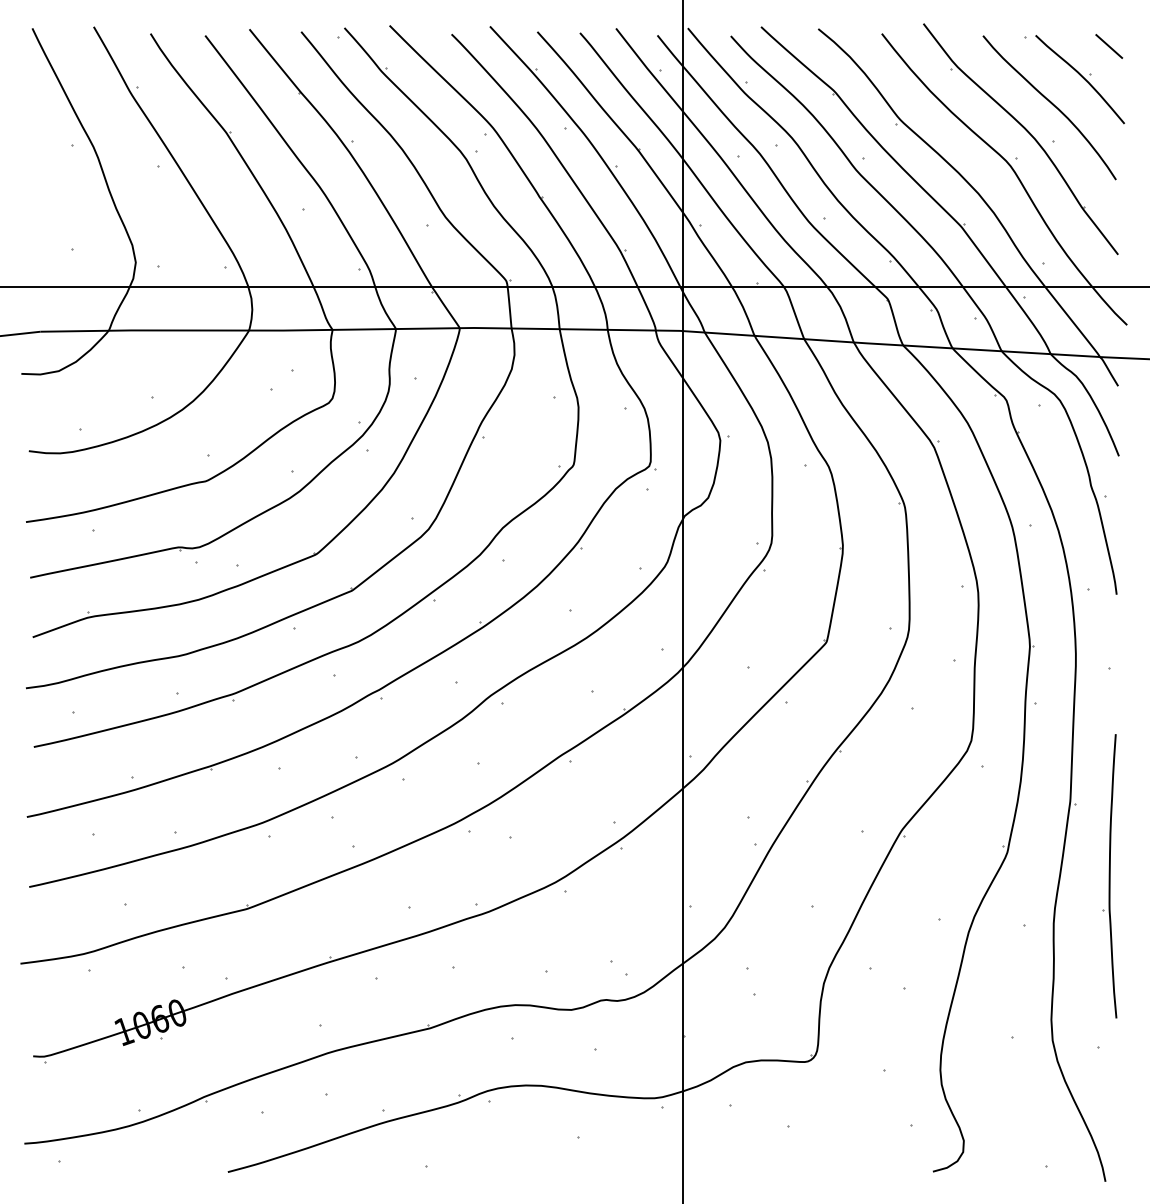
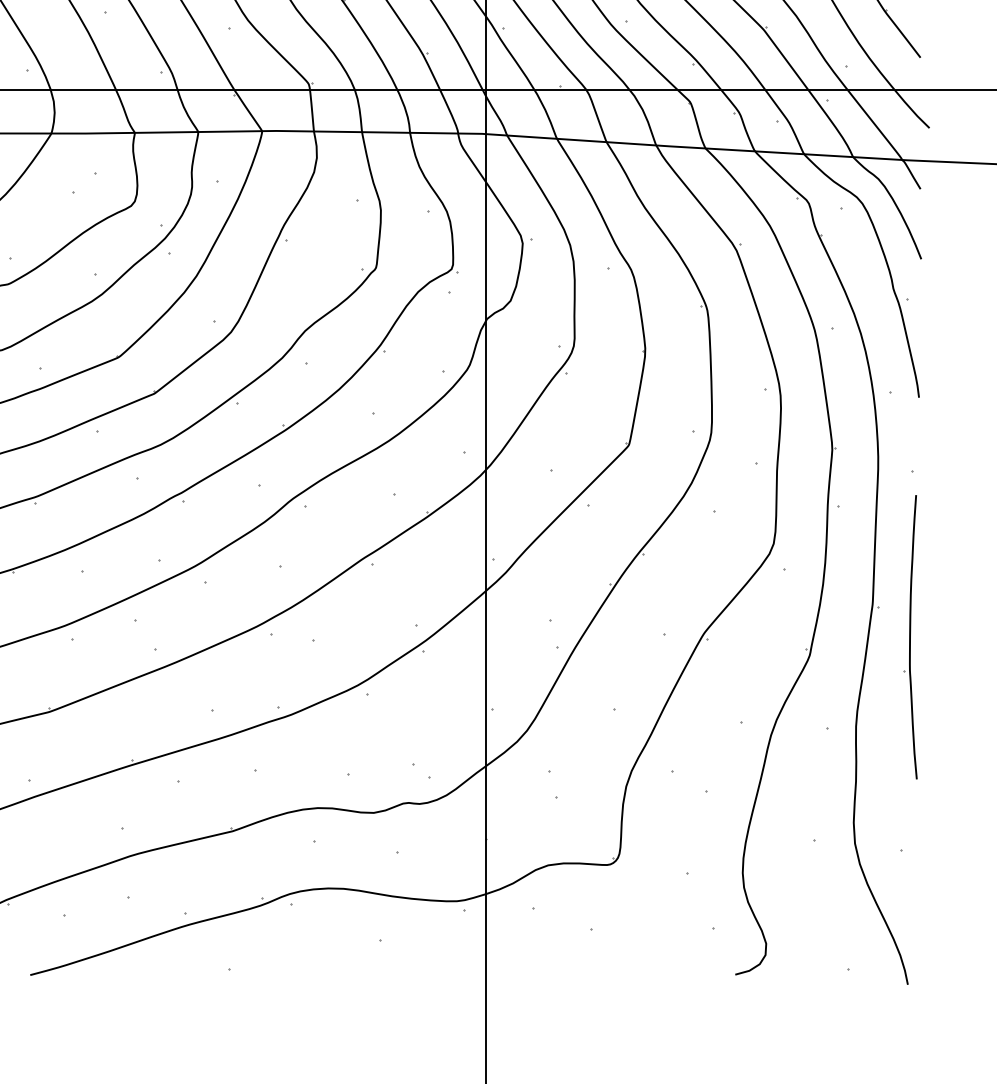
part: (1109, 876) -> (909, 637), moved

